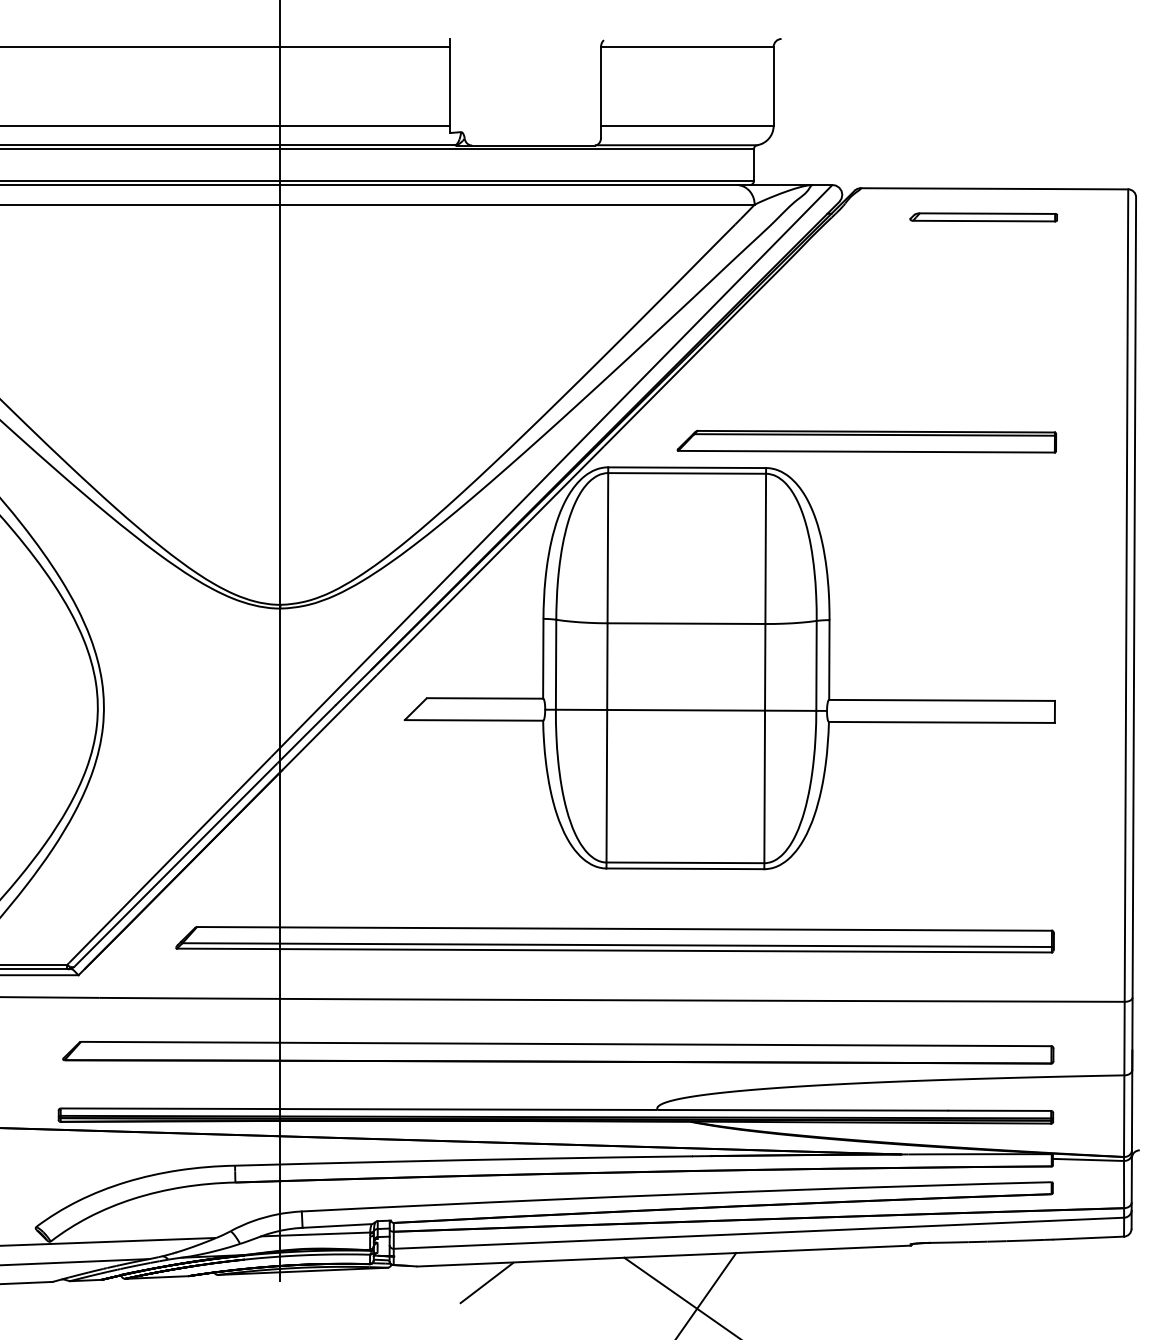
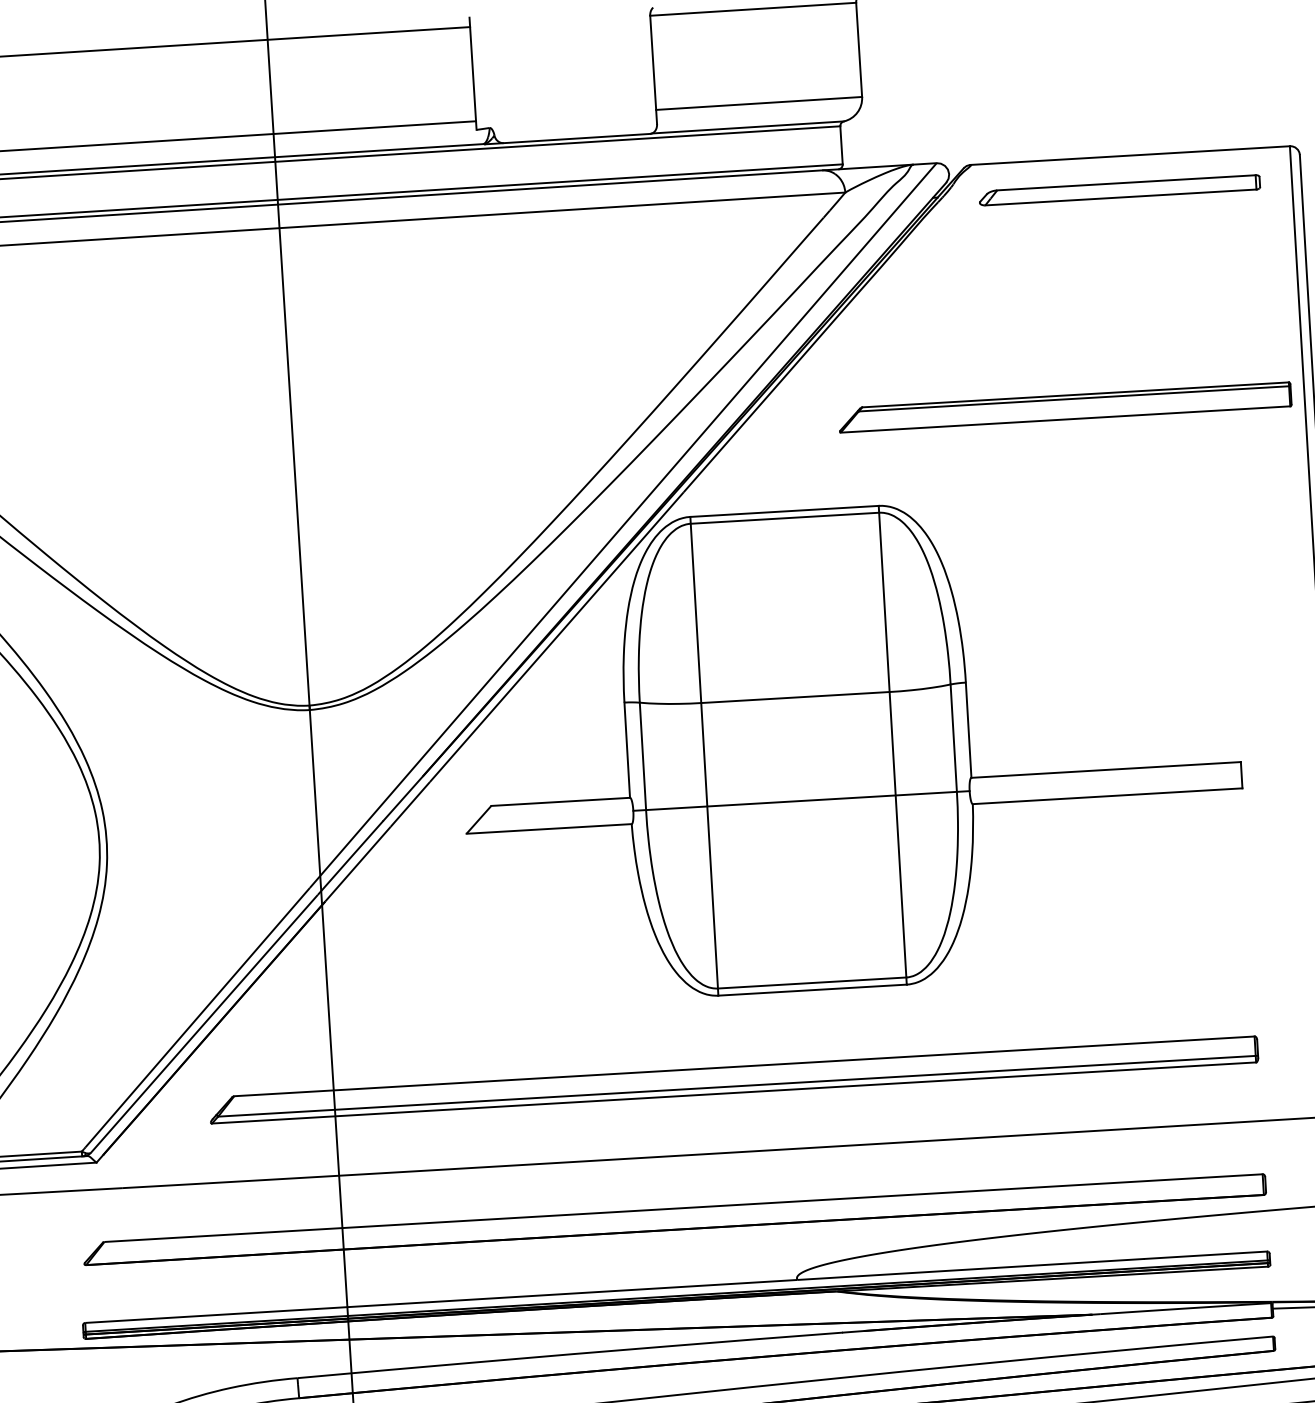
part: (983, 217) -> (1119, 190), size x1.6
part: (866, 441) -> (1064, 407), moved

